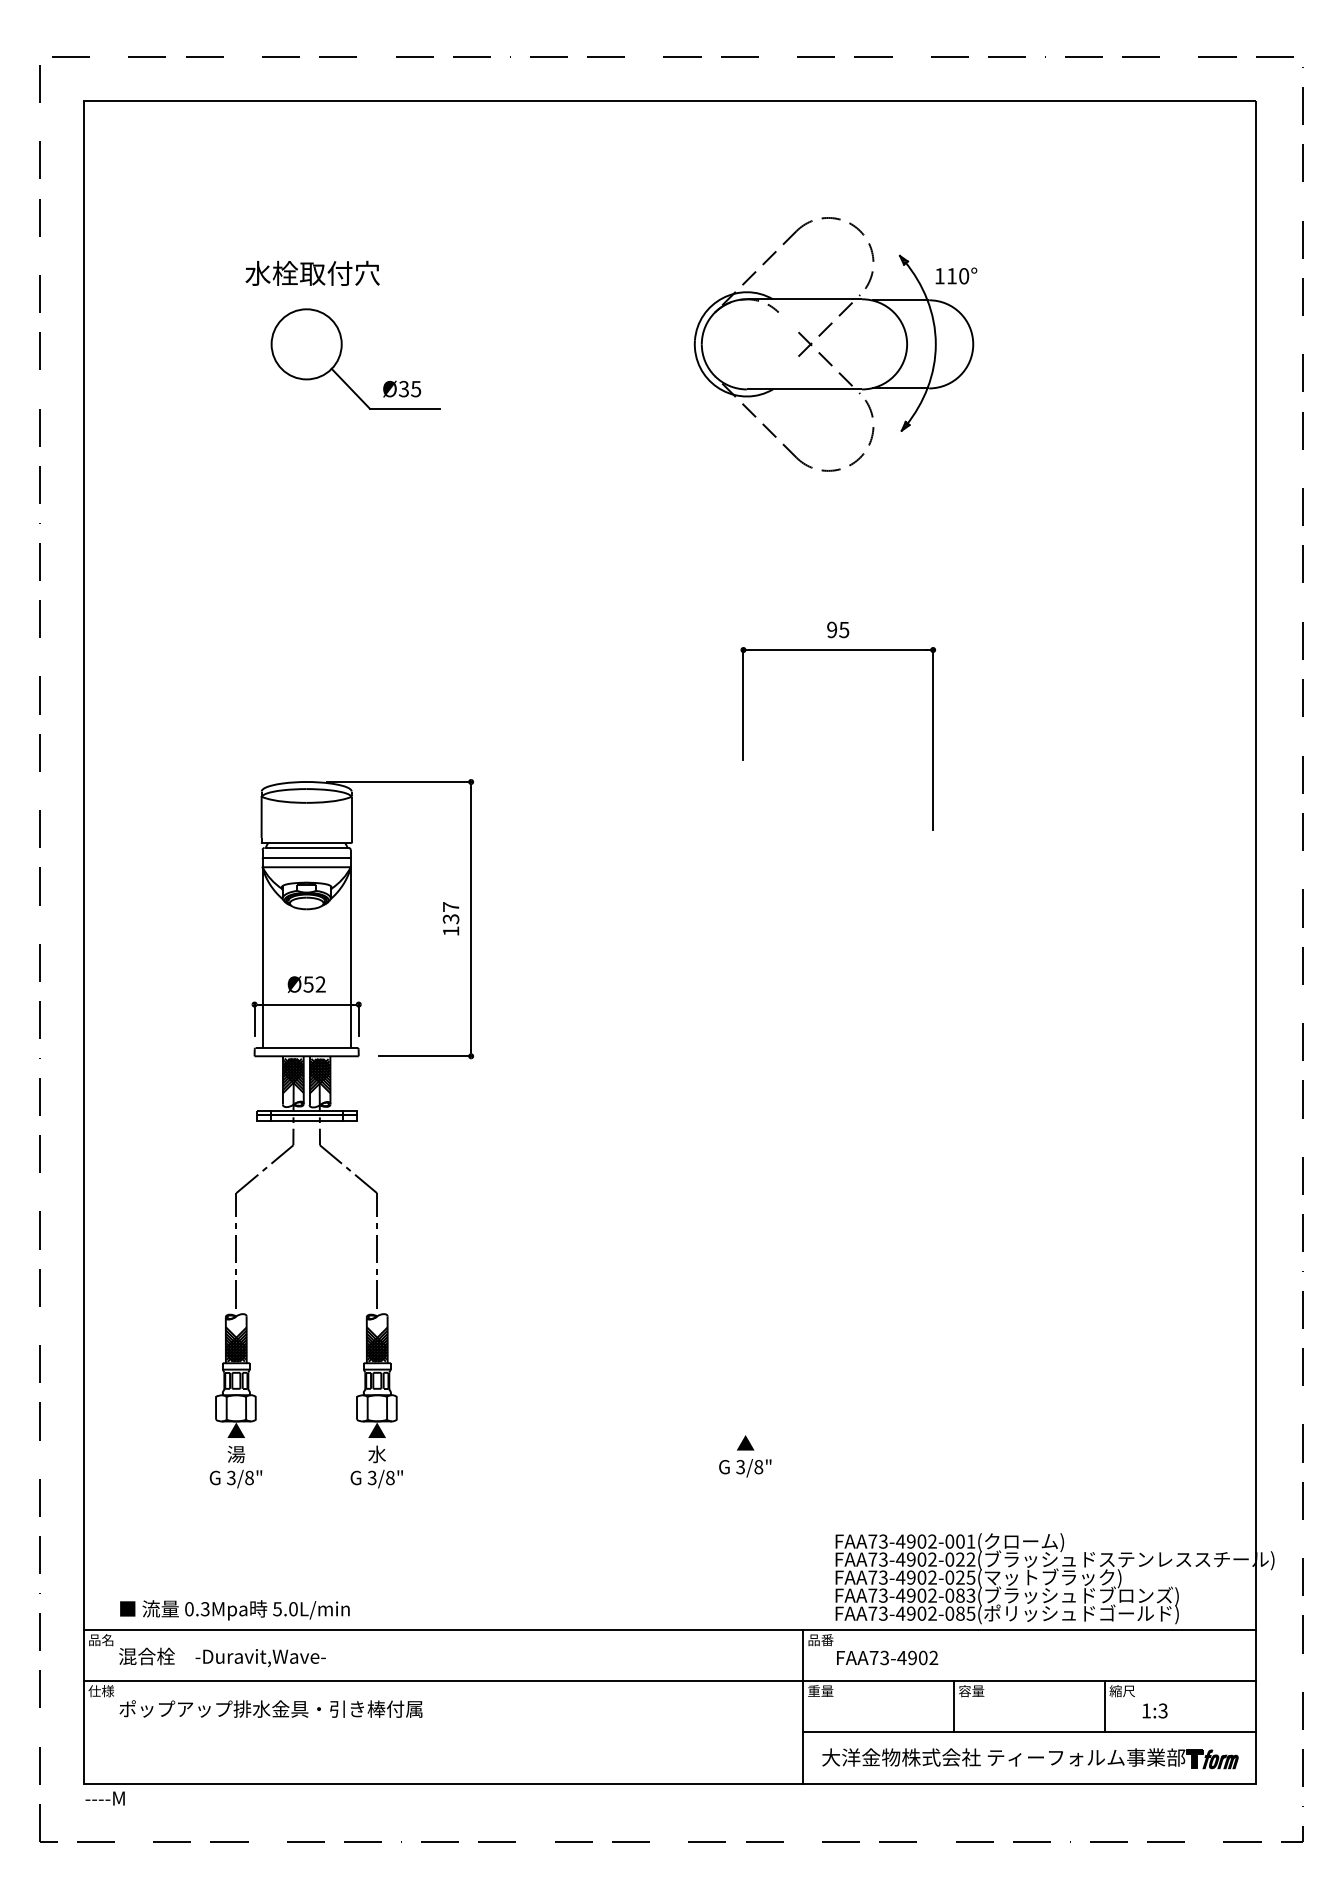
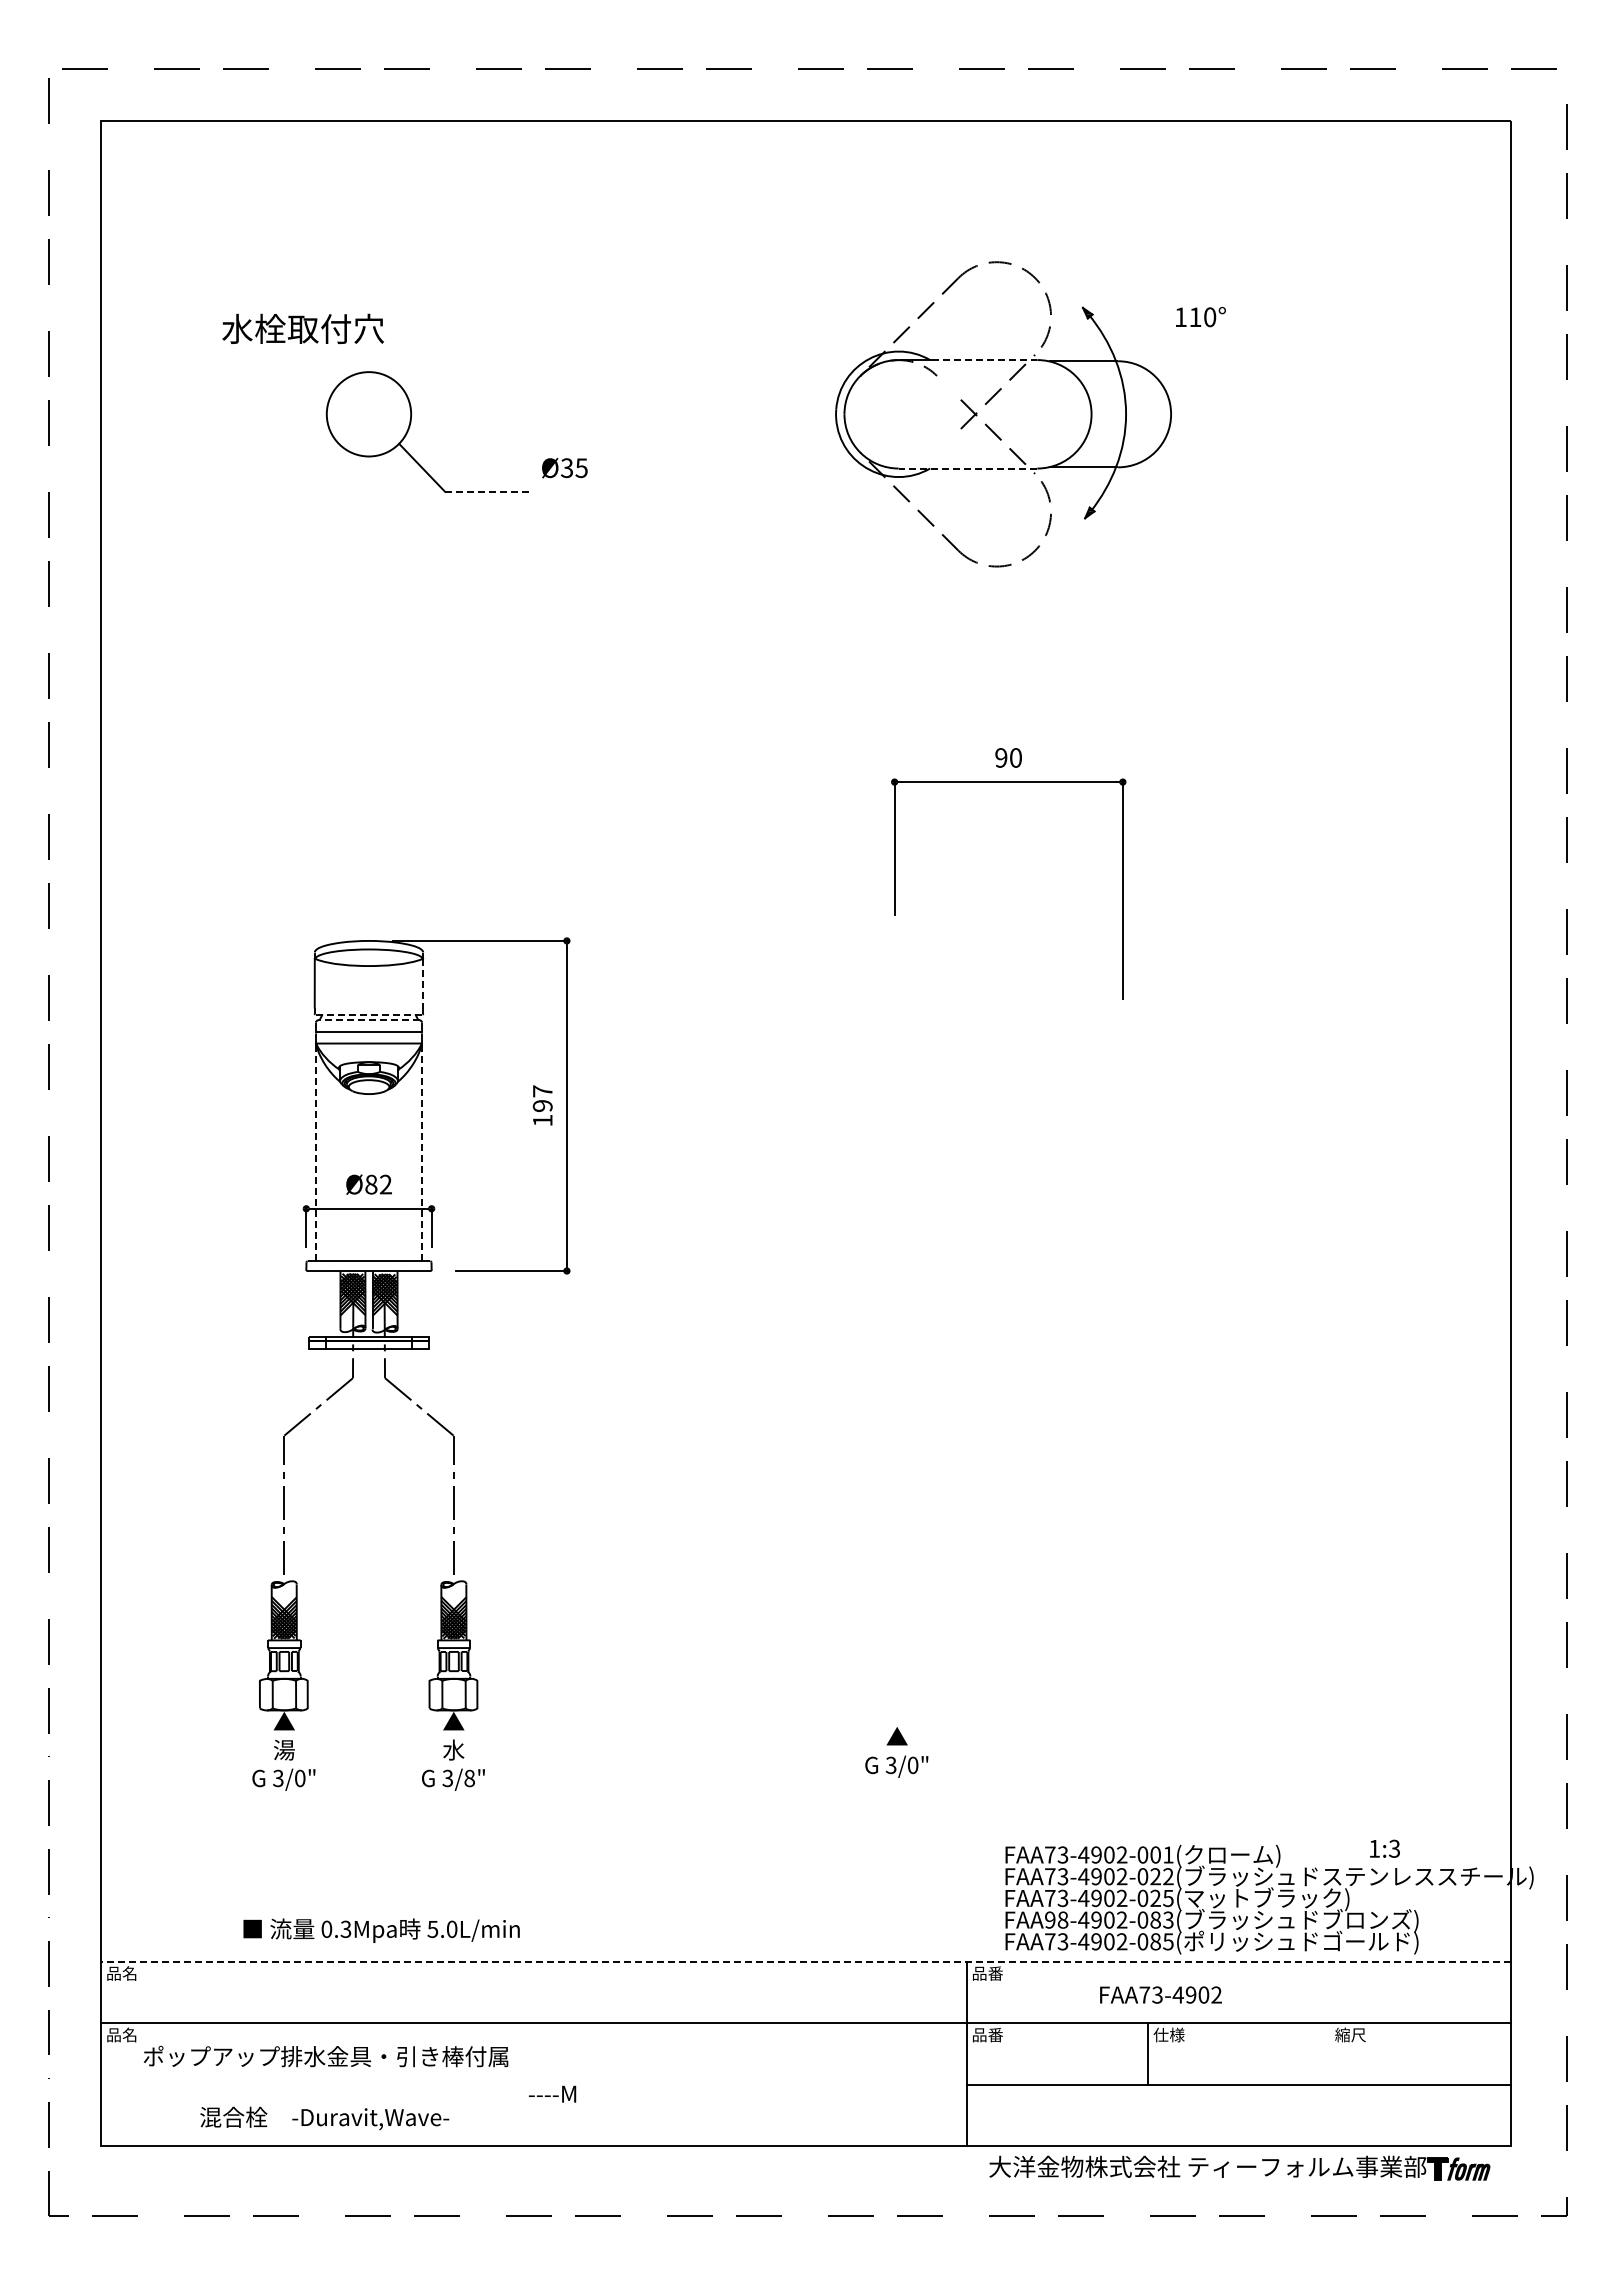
text: (312, 273) -> (302, 328), moved
text: (956, 275) -> (1200, 316), moved
line: (819, 299) -> (985, 360), solid -> dashed
text: (401, 388) -> (564, 467), moved
line: (804, 389) -> (967, 468), solid -> dashed
line: (405, 408) -> (487, 491), solid -> dashed
text: (843, 629) -> (1015, 757), 95 -> 90
line: (351, 817) -> (423, 983), solid -> dashed
line: (307, 843) -> (369, 1014), solid -> dashed
line: (307, 848) -> (369, 1020), solid -> dashed
text: (450, 919) -> (542, 1106), 137 -> 197
line: (351, 956) -> (422, 1151), solid -> dashed
line: (262, 957) -> (315, 1152), solid -> dashed
text: (308, 984) -> (371, 1184), Ø52 -> Ø82
text: (758, 1467) -> (912, 1765), 3/8" -> 3/0"
text: (249, 1478) -> (300, 1778), 3/8" -> 3/0"
text: (878, 1595) -> (1056, 1919), FAA73-4902-083( -> FAA98-4902-083(
text: (234, 1610) -> (381, 1930), moved
line: (669, 1630) -> (805, 1961), solid -> dashed
text: (222, 1657) -> (324, 2118), moved
text: (887, 1657) -> (1160, 1994), moved
text: (101, 1690) -> (121, 2034), 仕様 -> 品名
text: (820, 1690) -> (987, 2034), 重量 -> 品番
text: (971, 1690) -> (1168, 2034), 容量 -> 仕様
line: (1104, 1706) -> (1329, 2053), removed
text: (1154, 1710) -> (1384, 1848), moved
part: (1030, 1758) -> (1239, 2167), moved
text: (105, 1797) -> (552, 2093), moved

